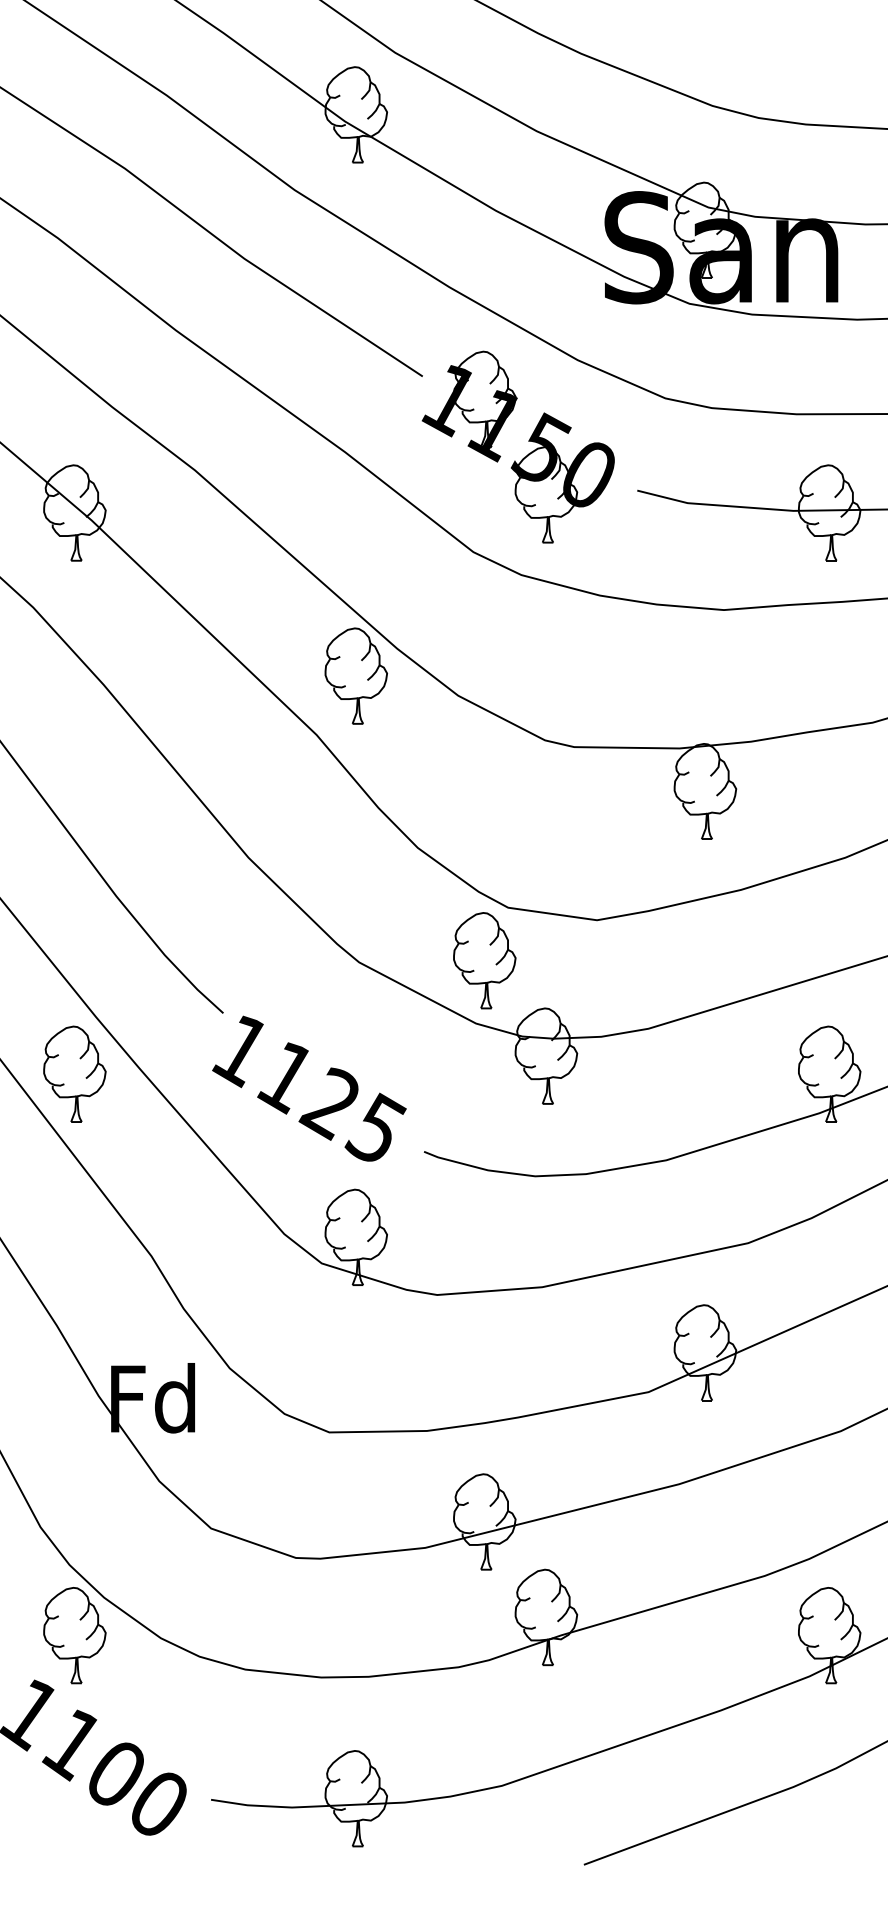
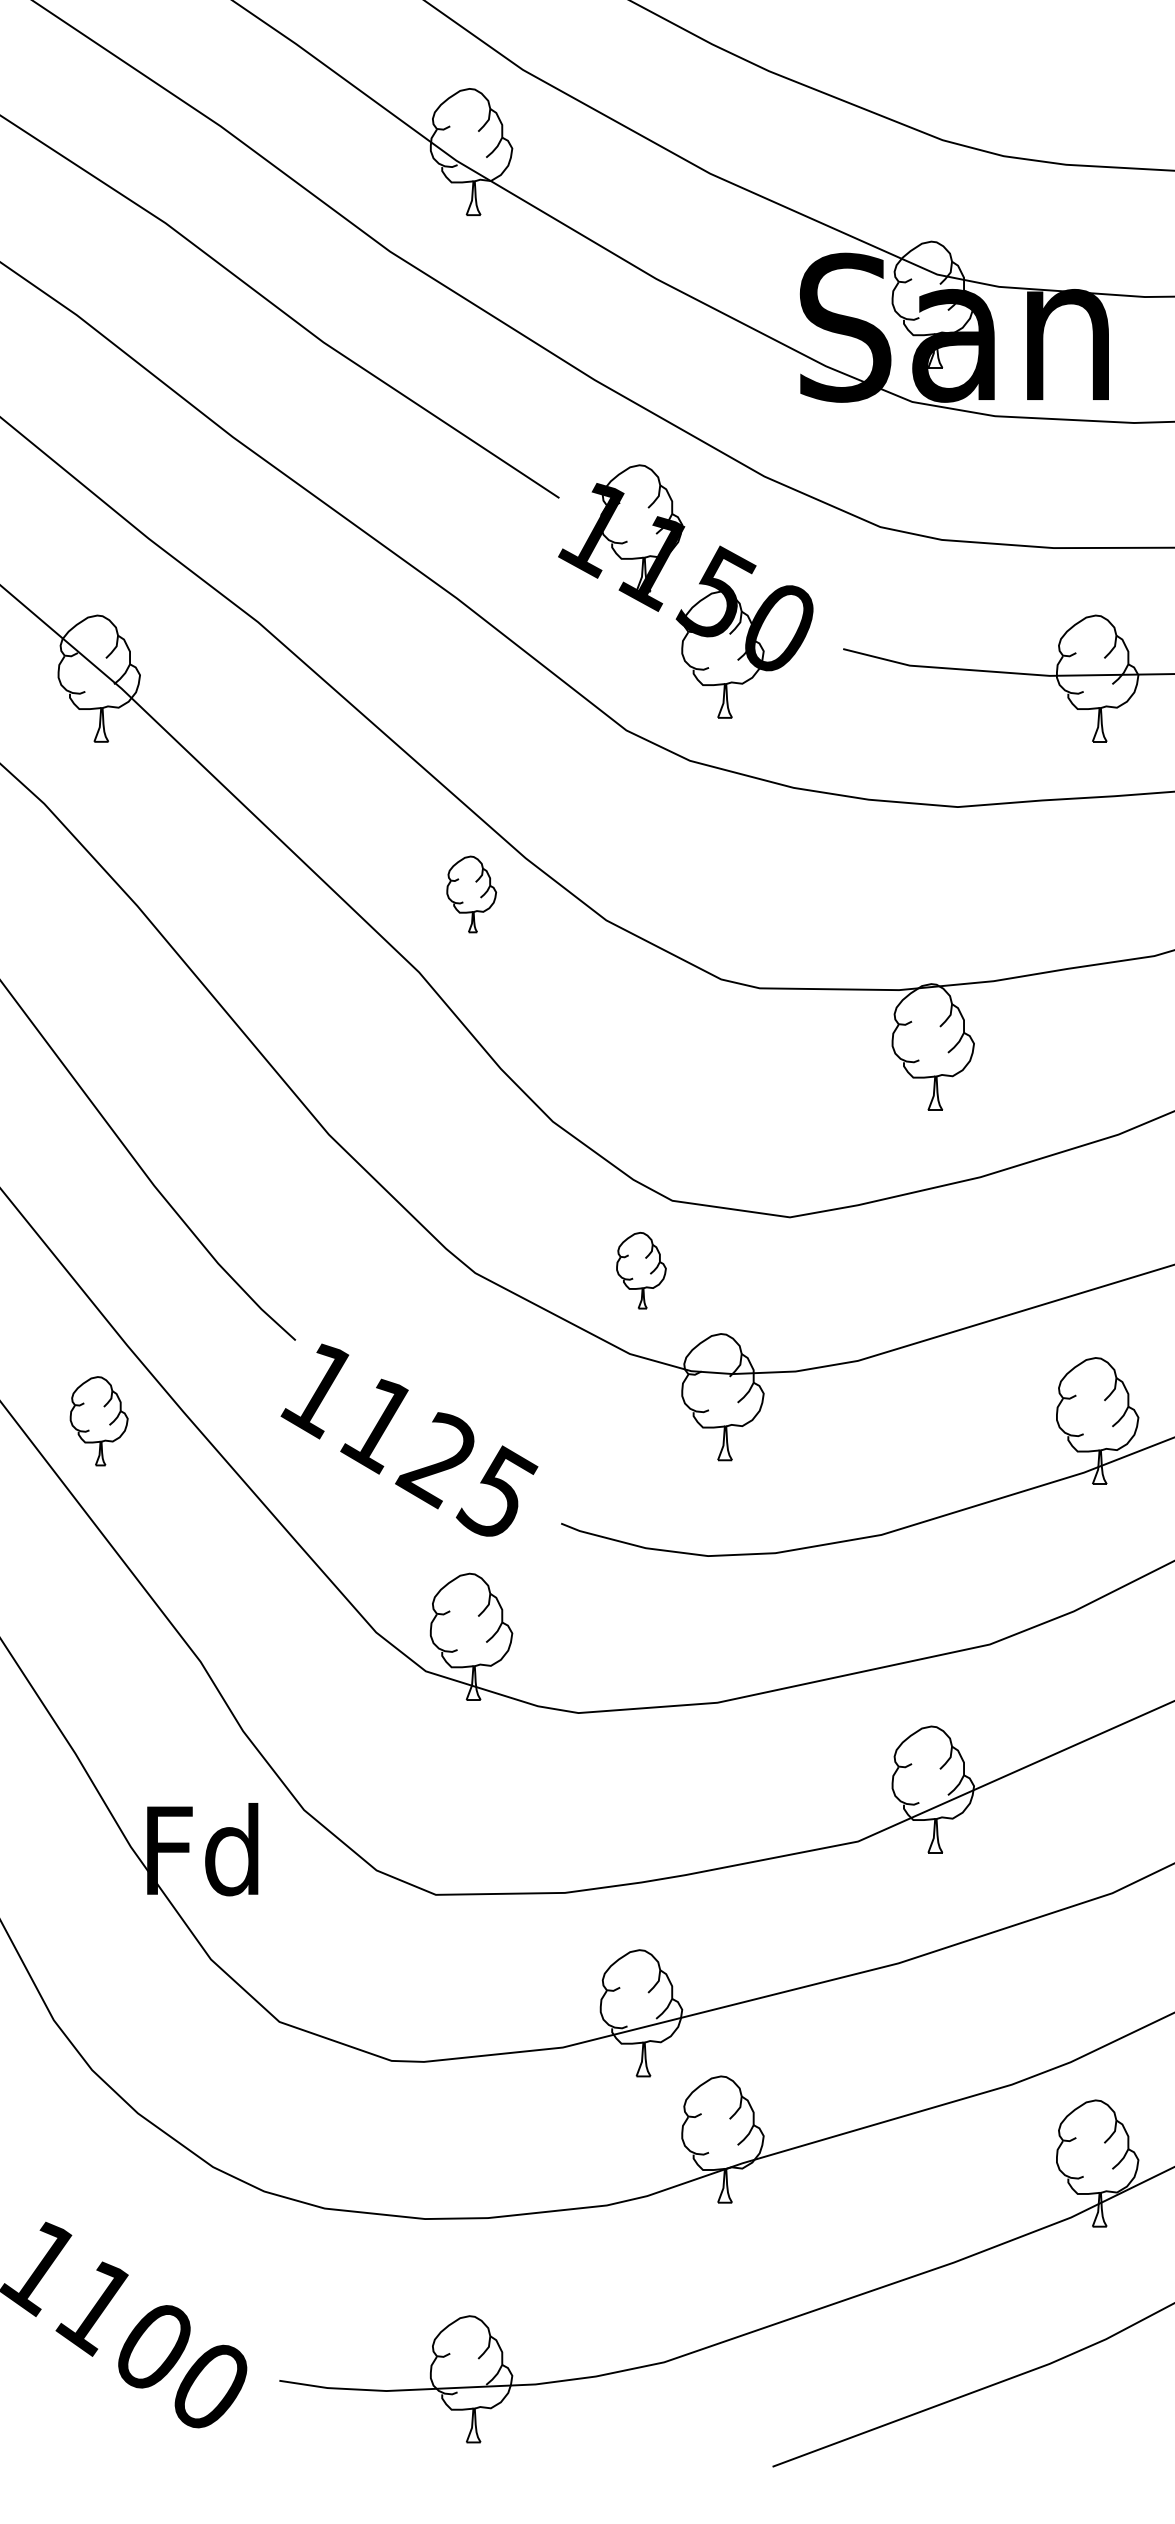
part: (356, 676) -> (471, 894), size x0.6
part: (484, 960) -> (641, 1270), size x0.6
part: (74, 1074) -> (98, 1421), size x0.7
part: (74, 1635) -> (98, 2163), removed

